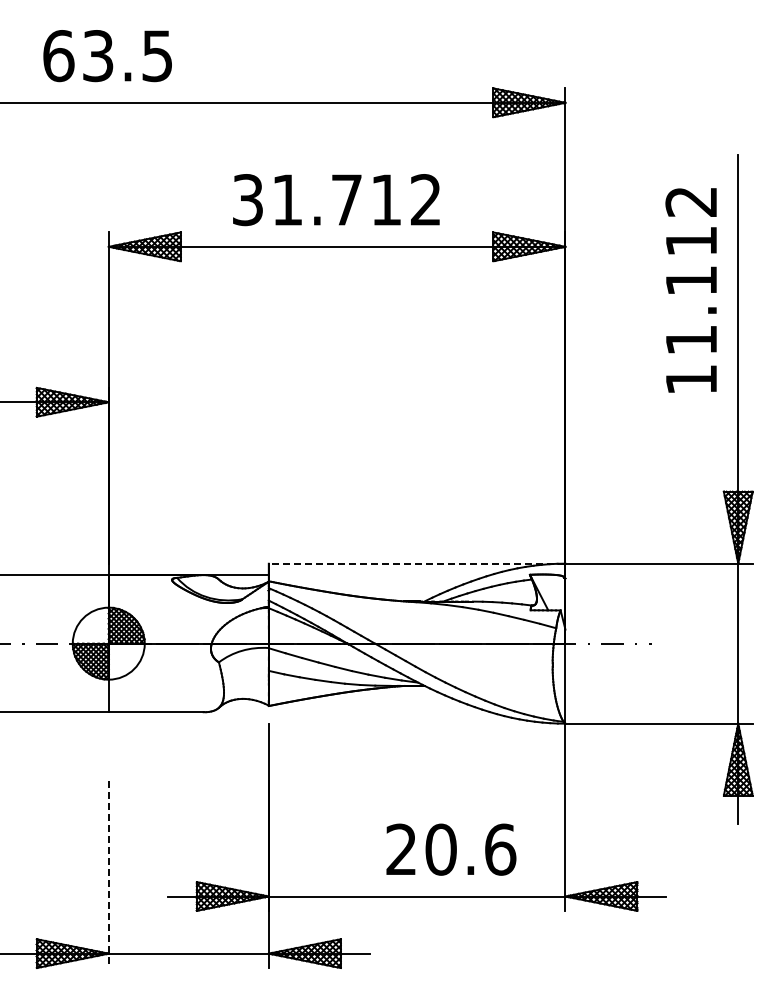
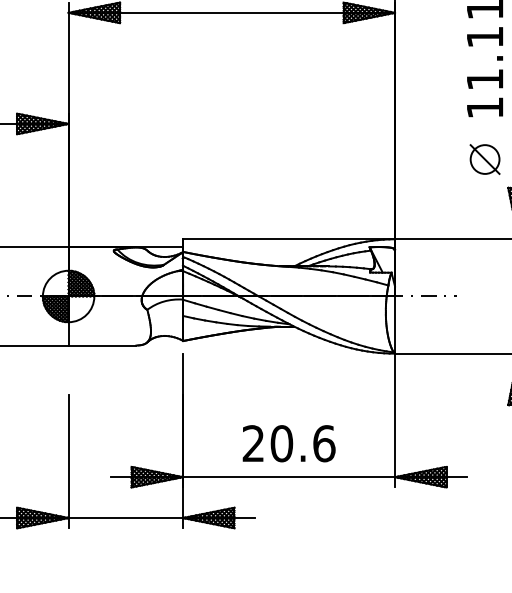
part: (691, 451) -> (485, 159), added
line: (416, 563) -> (288, 239), dashed -> solid
text: (451, 849) -> (289, 443), moved
line: (108, 874) -> (68, 461), dashed -> solid

